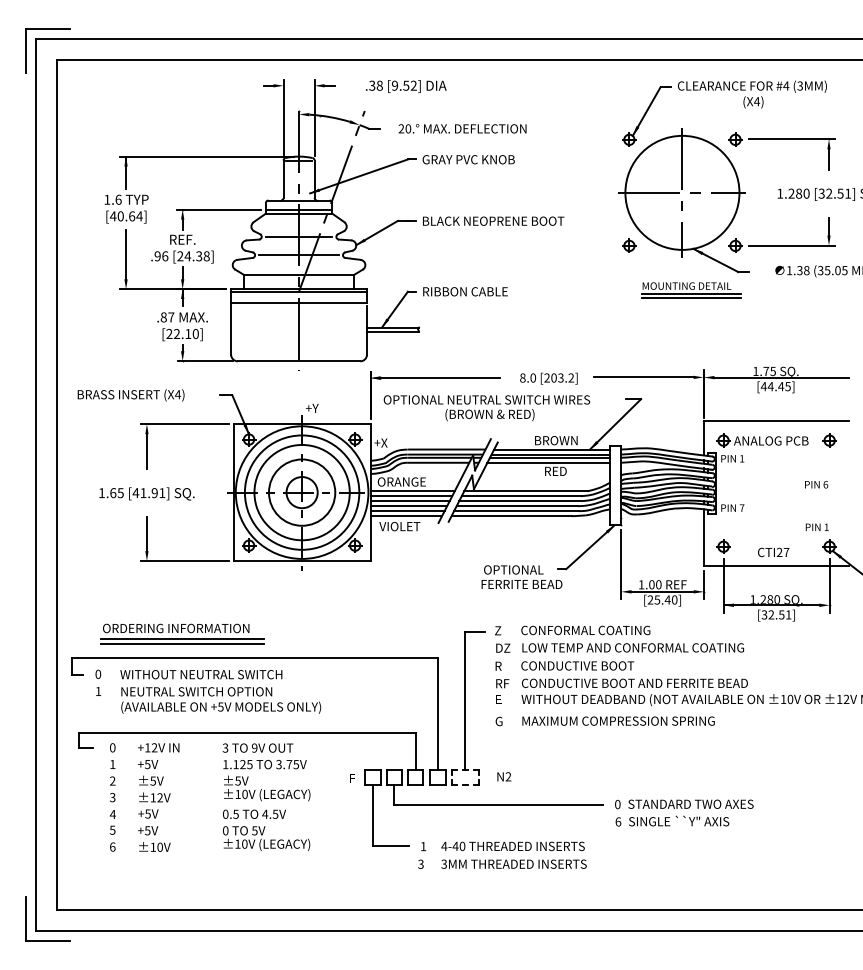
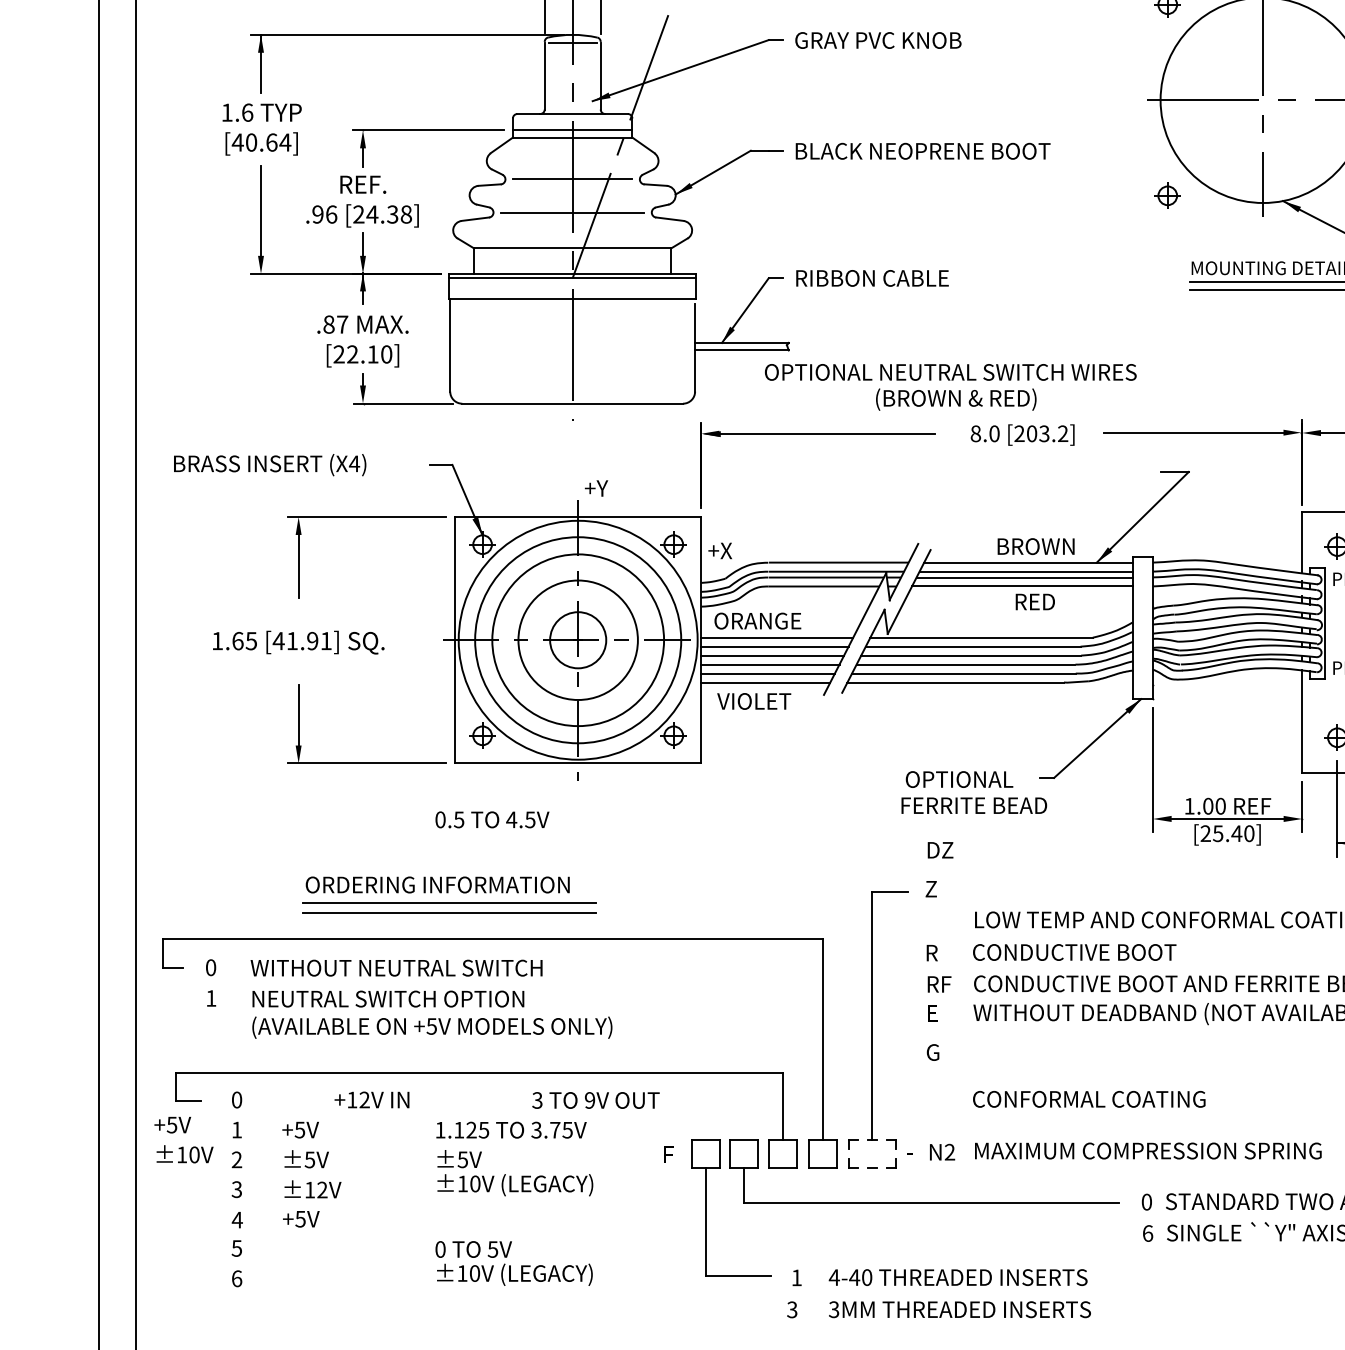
text: (486, 408) -> (949, 387), moved
text: (585, 630) -> (1088, 1099), moved
part: (182, 633) -> (449, 894), moved
text: (503, 647) -> (940, 848), moved
text: (618, 720) -> (1148, 1149), moved
text: (158, 747) -> (371, 1099), moved
text: (257, 747) -> (595, 1099), moved
text: (254, 813) -> (492, 818), moved
text: (154, 838) -> (184, 1139), moved

